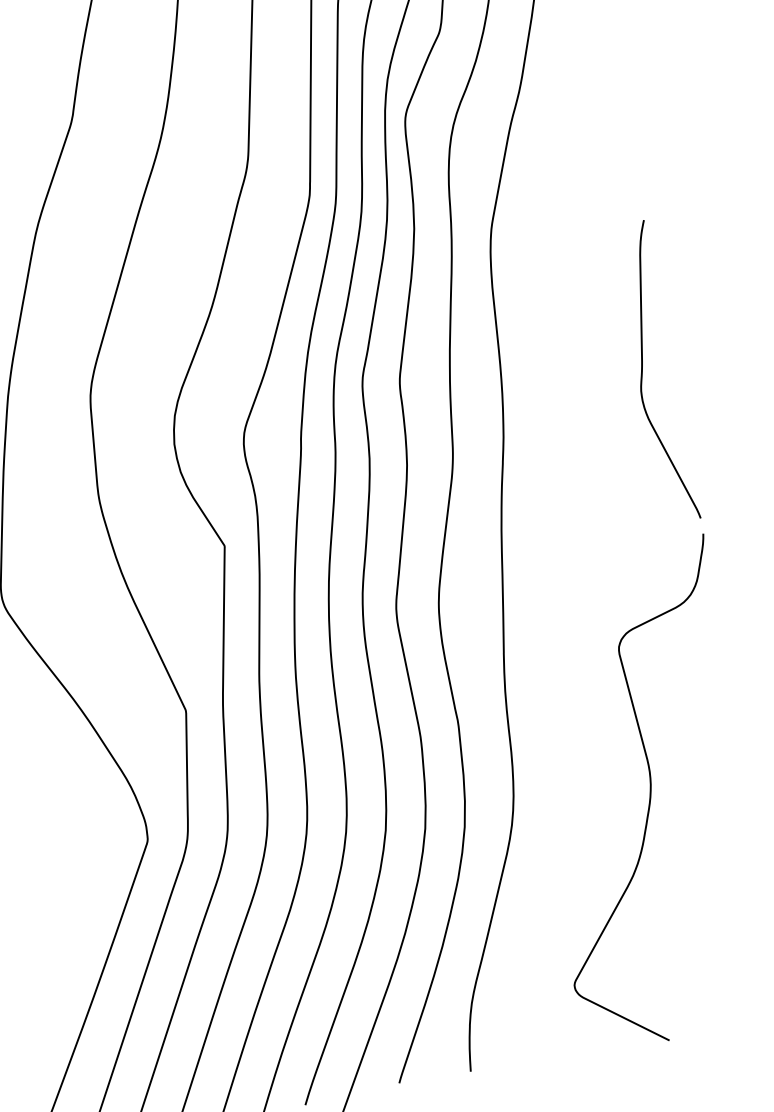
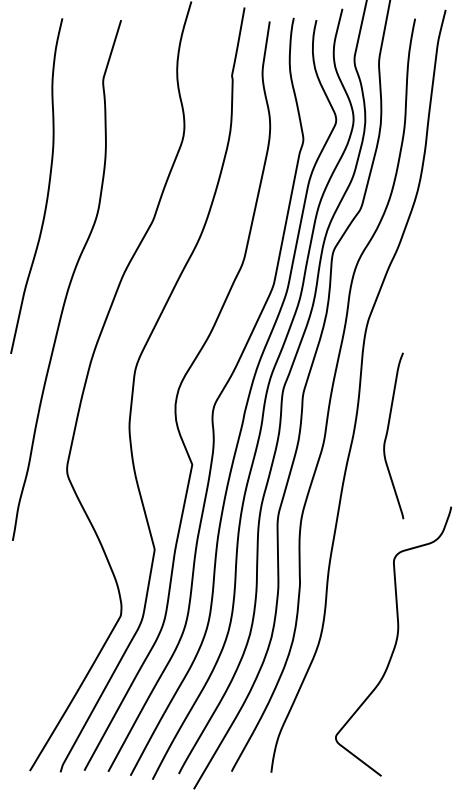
curve: (643, 373) -> (387, 435), moved

